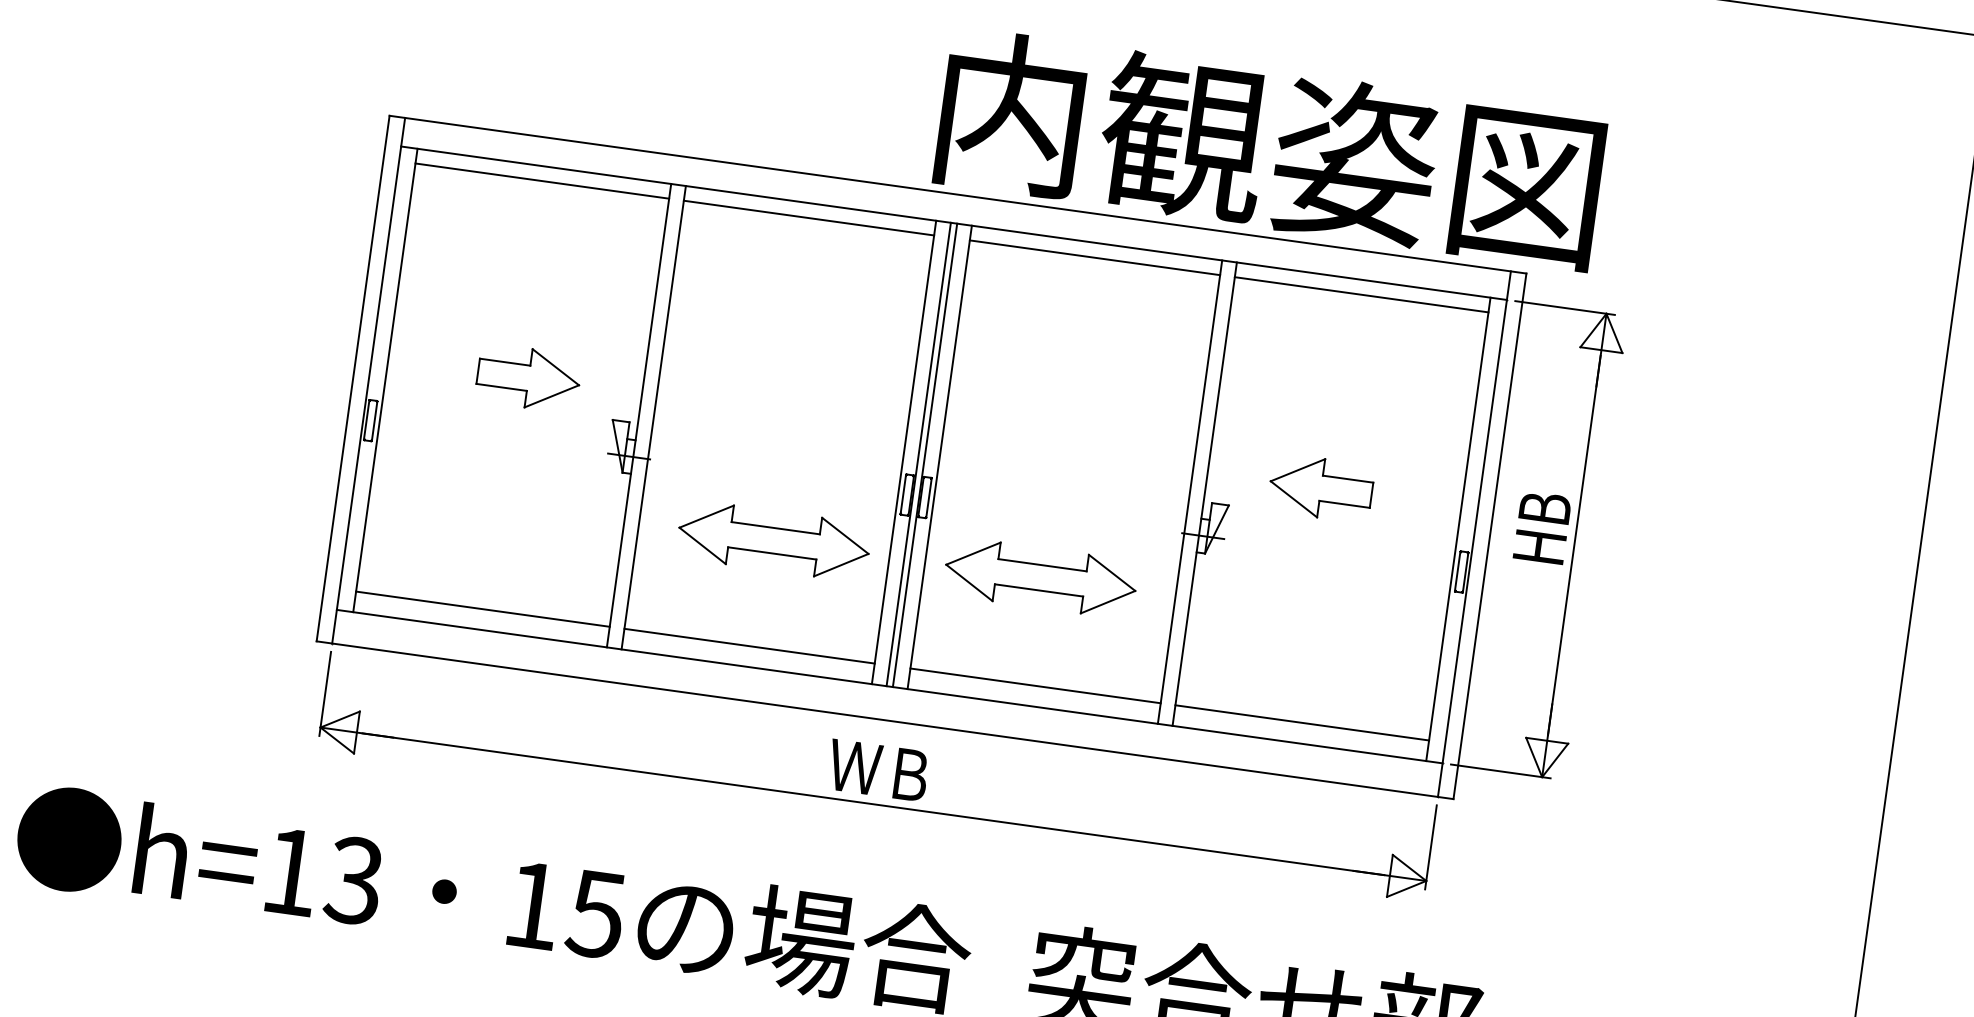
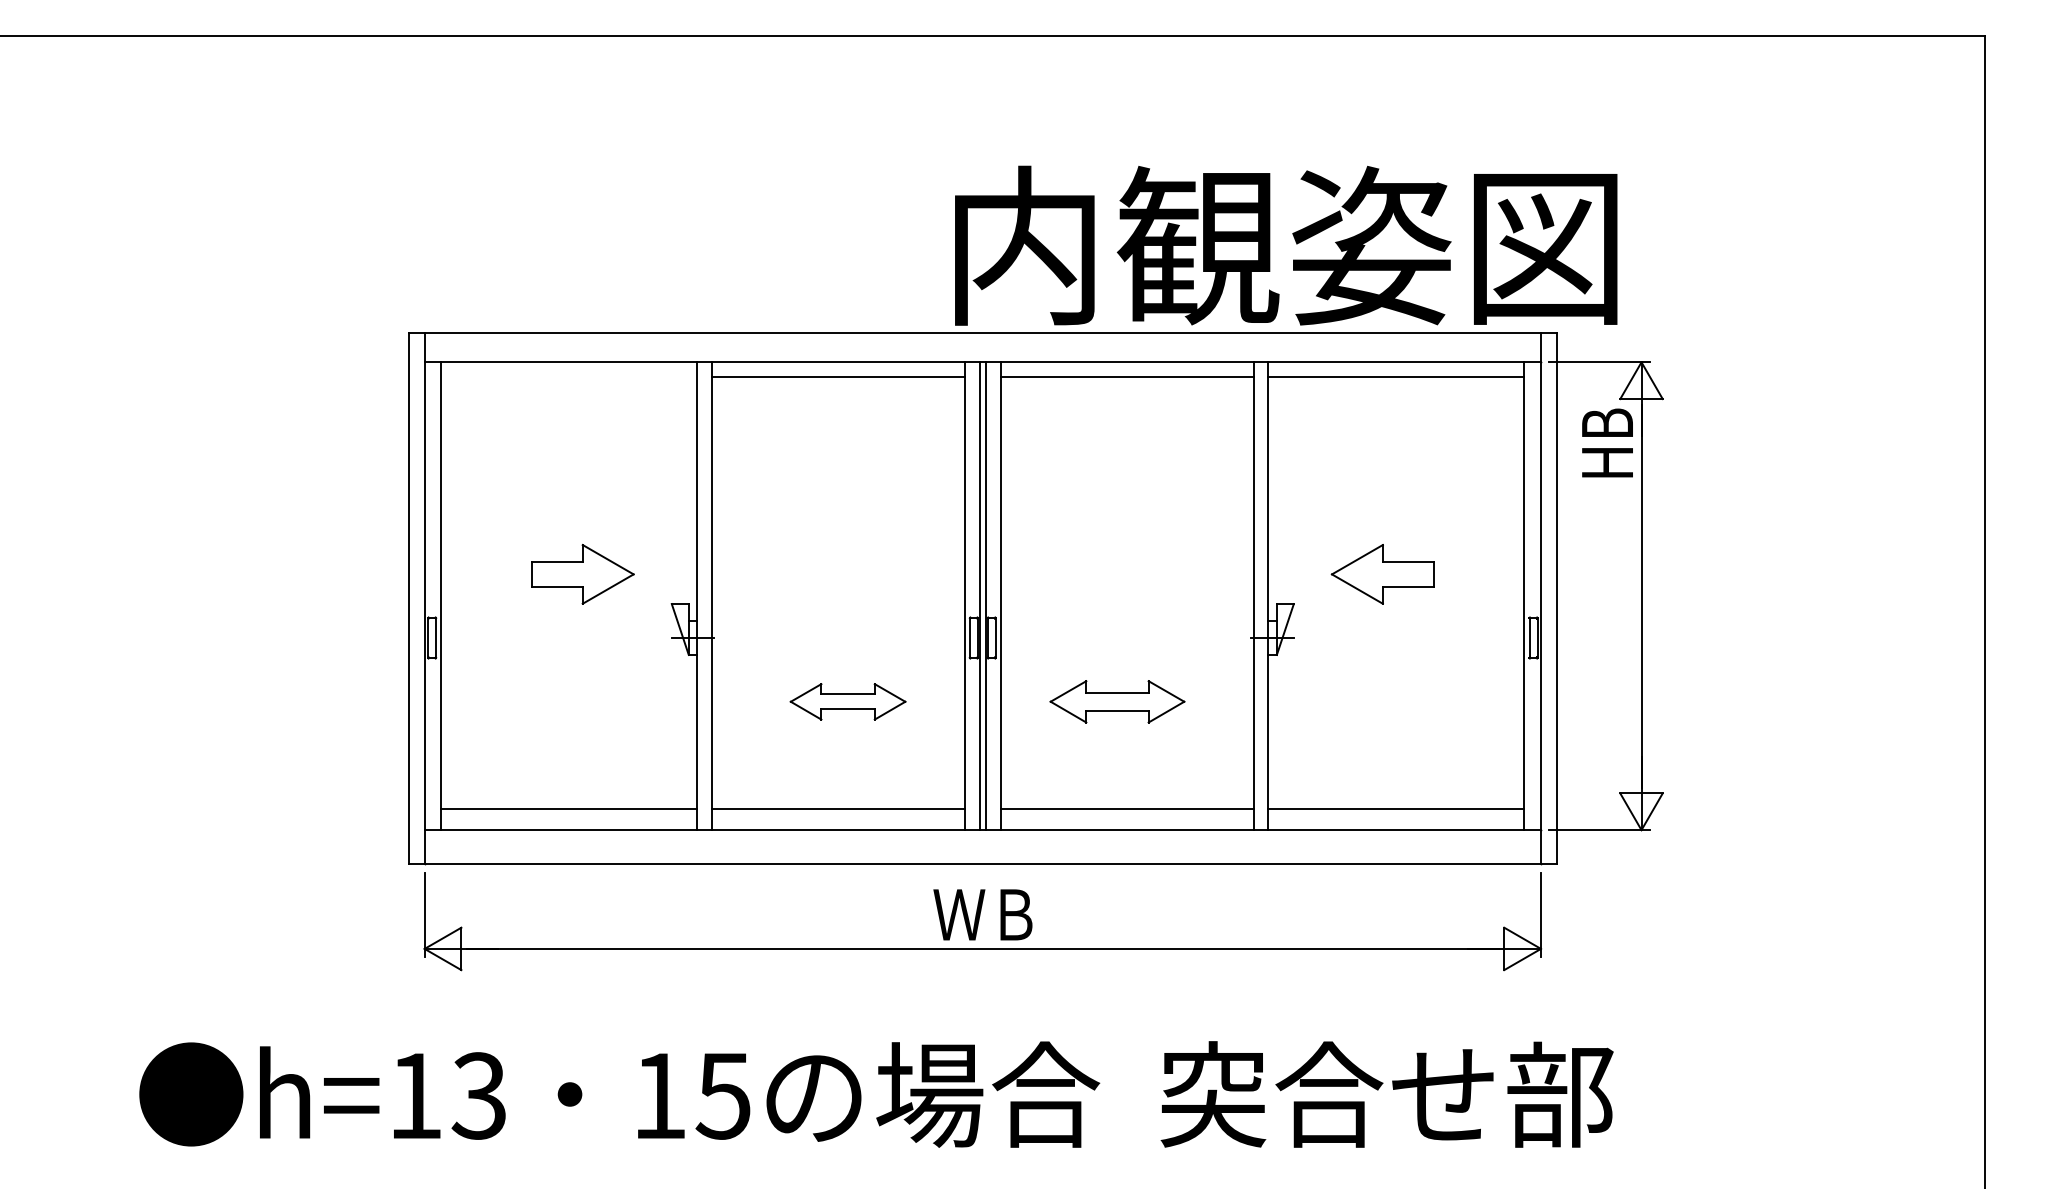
line: (542, 181) -> (569, 377), removed
text: (1542, 527) -> (1607, 442), moved
part: (773, 540) -> (847, 701), size x0.6
part: (1040, 577) -> (1117, 701), size x0.7

